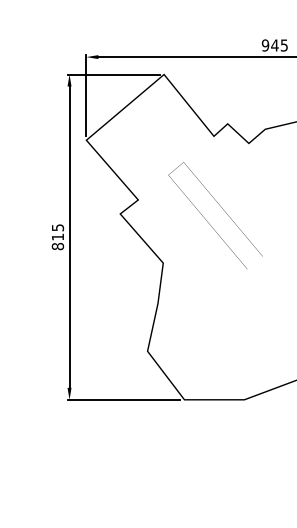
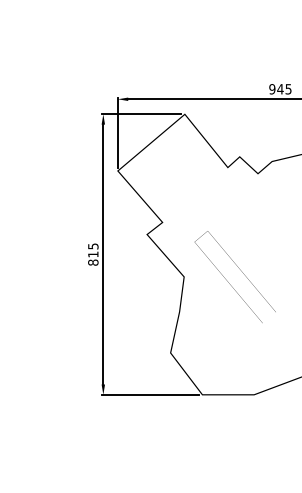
part: (206, 219) -> (227, 280), moved

